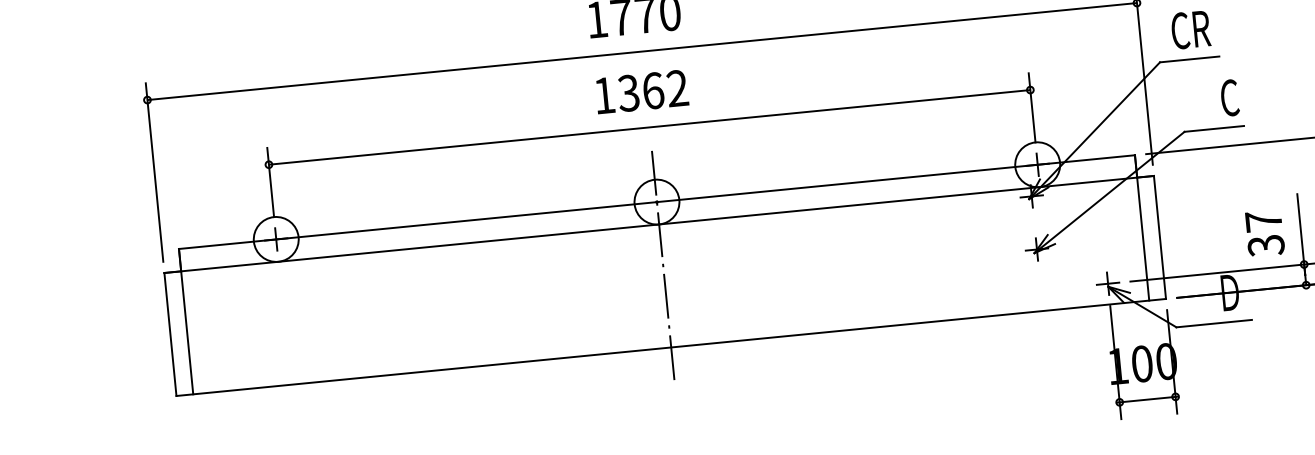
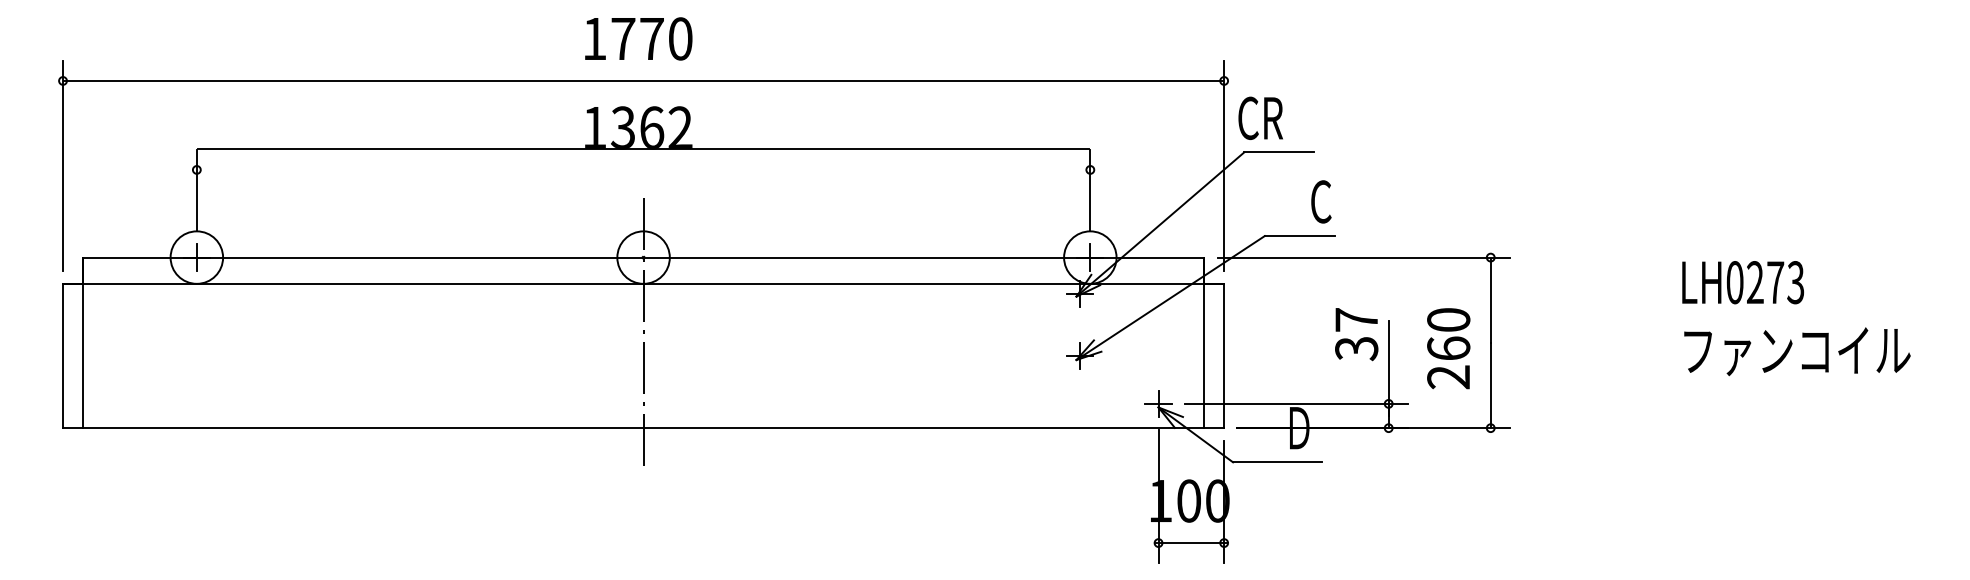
text: (1190, 29) -> (1260, 117), moved
line: (649, 127) -> (643, 148), moved
text: (1264, 233) -> (1356, 334), moved

